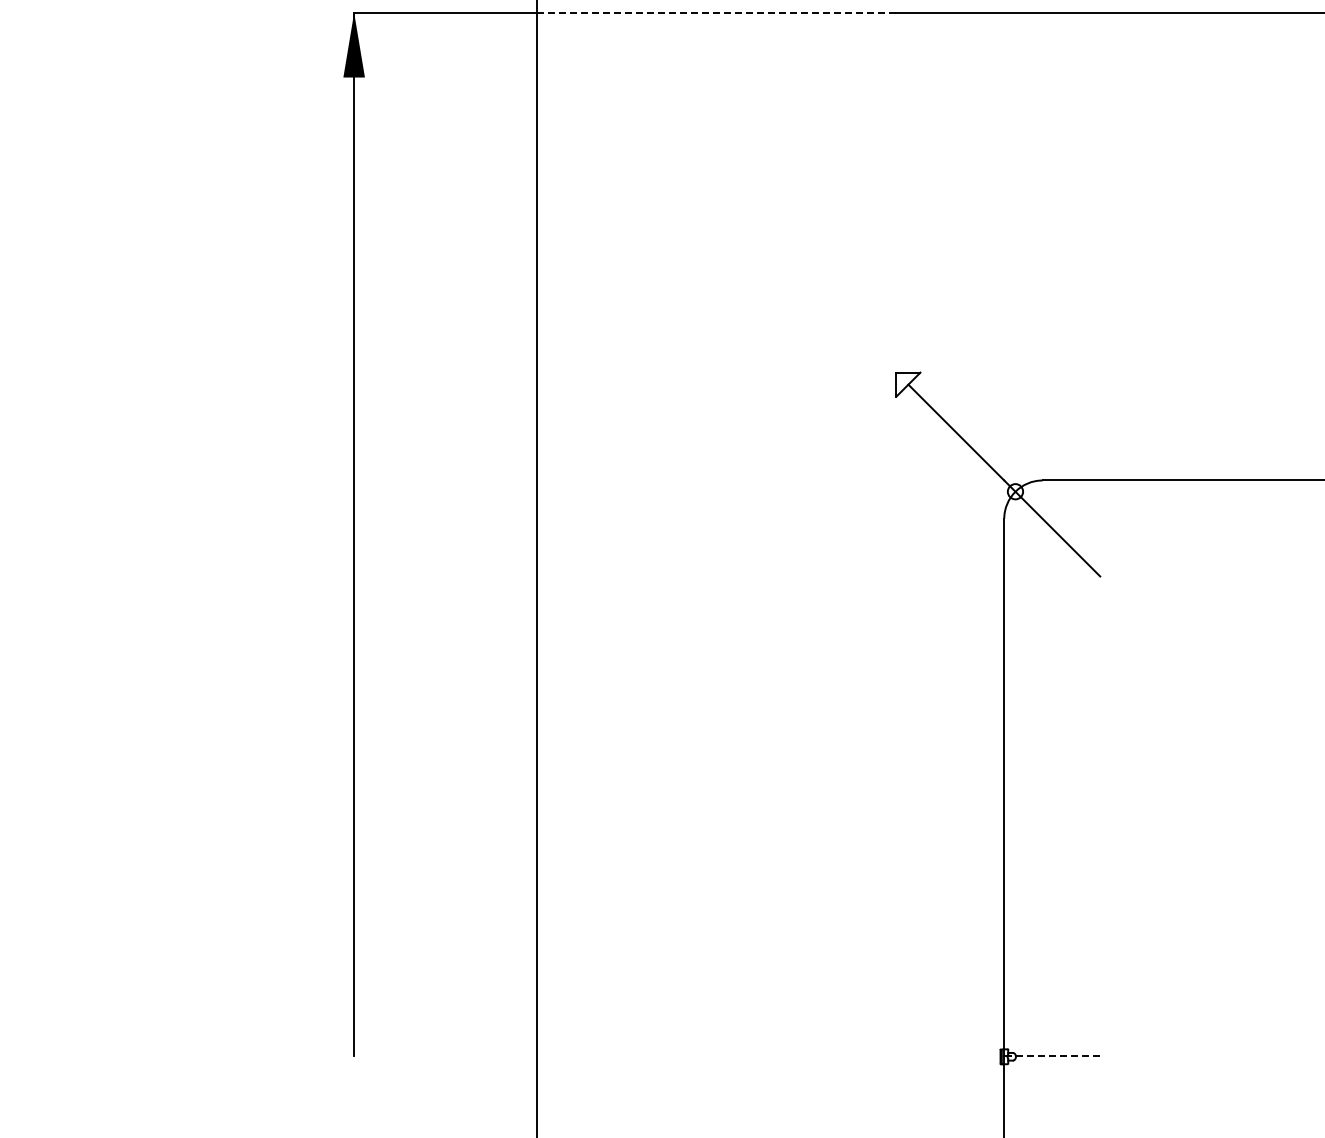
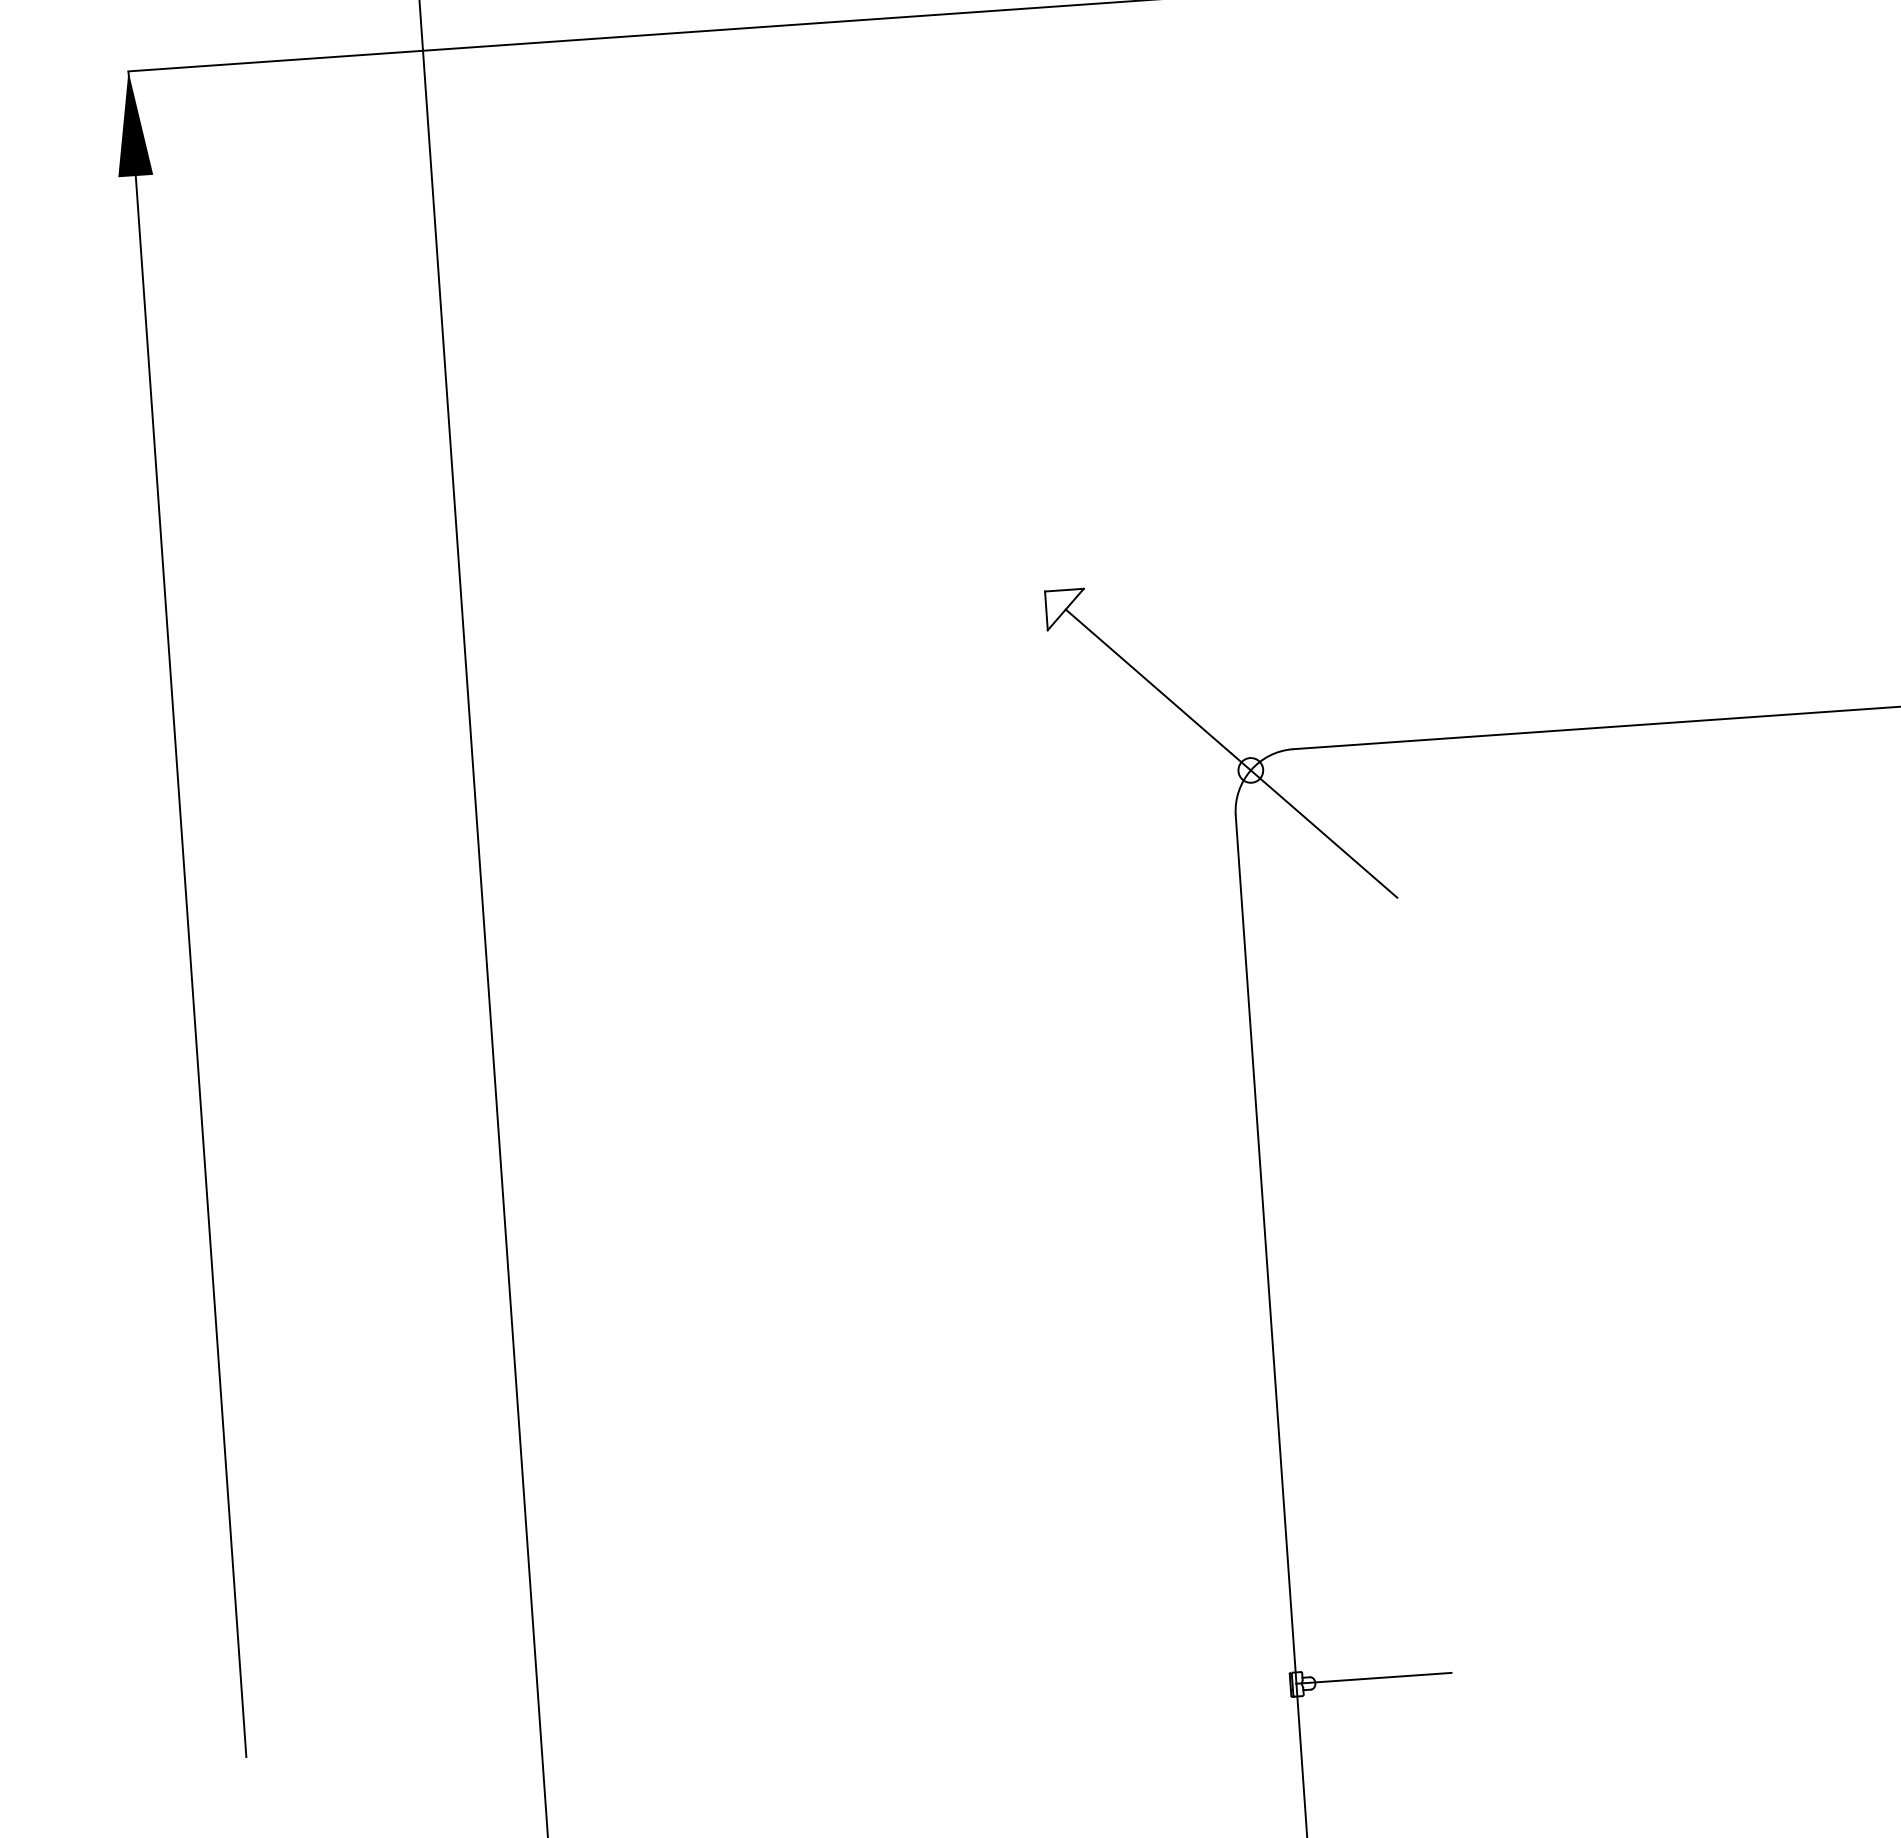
line: (716, 12) -> (713, 30), dashed -> solid
line: (1052, 1056) -> (1374, 1678), dashed -> solid

